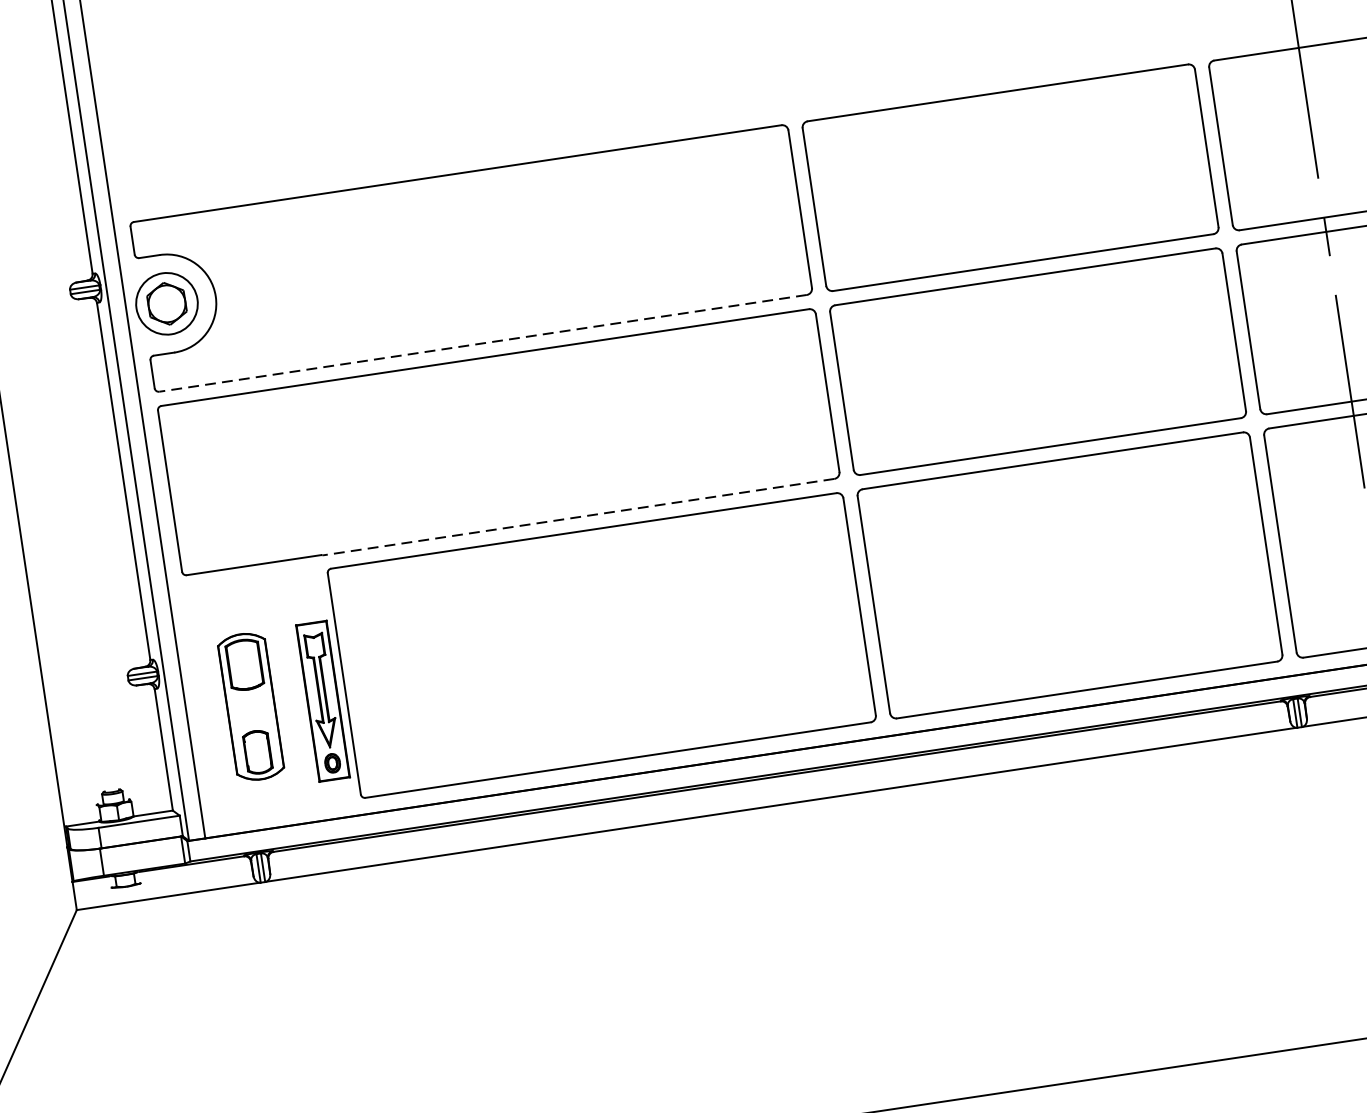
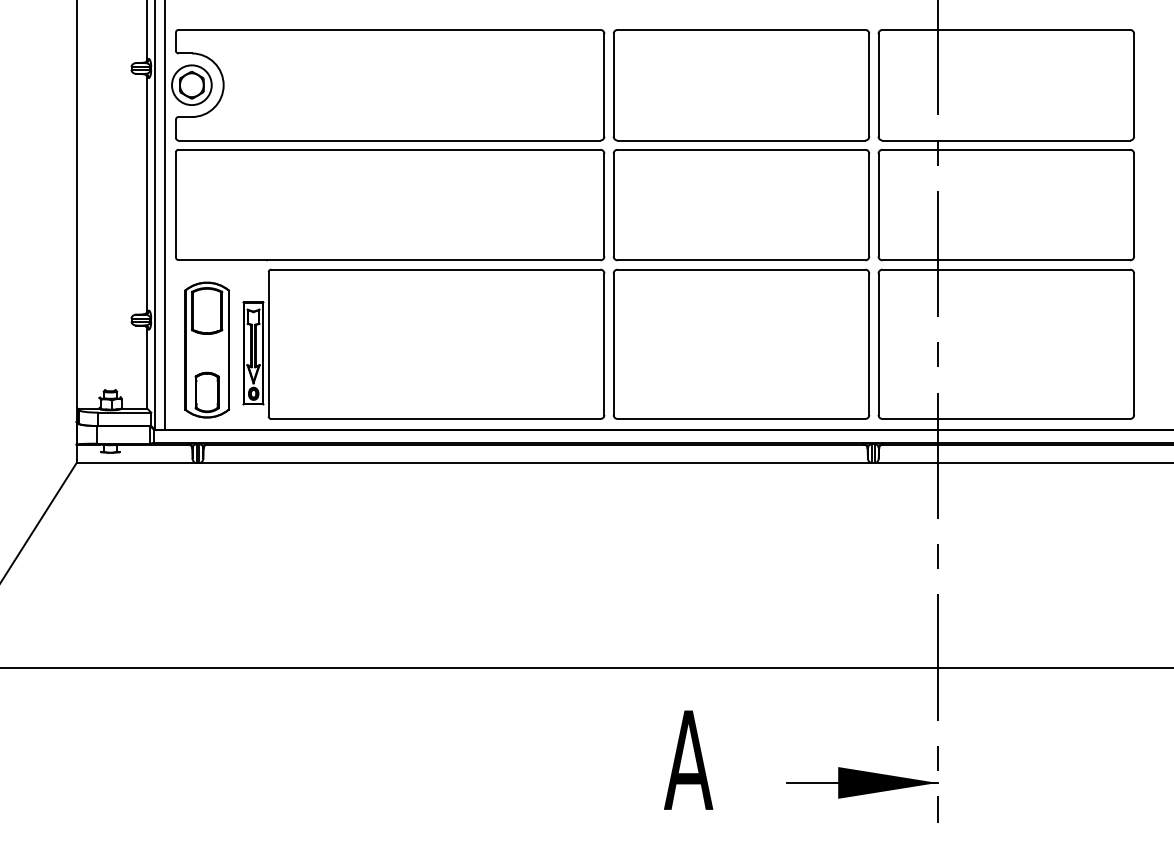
line: (482, 343) -> (389, 140), dashed -> solid
line: (578, 517) -> (433, 260), dashed -> solid
part: (250, 706) -> (206, 349), size x1.43

